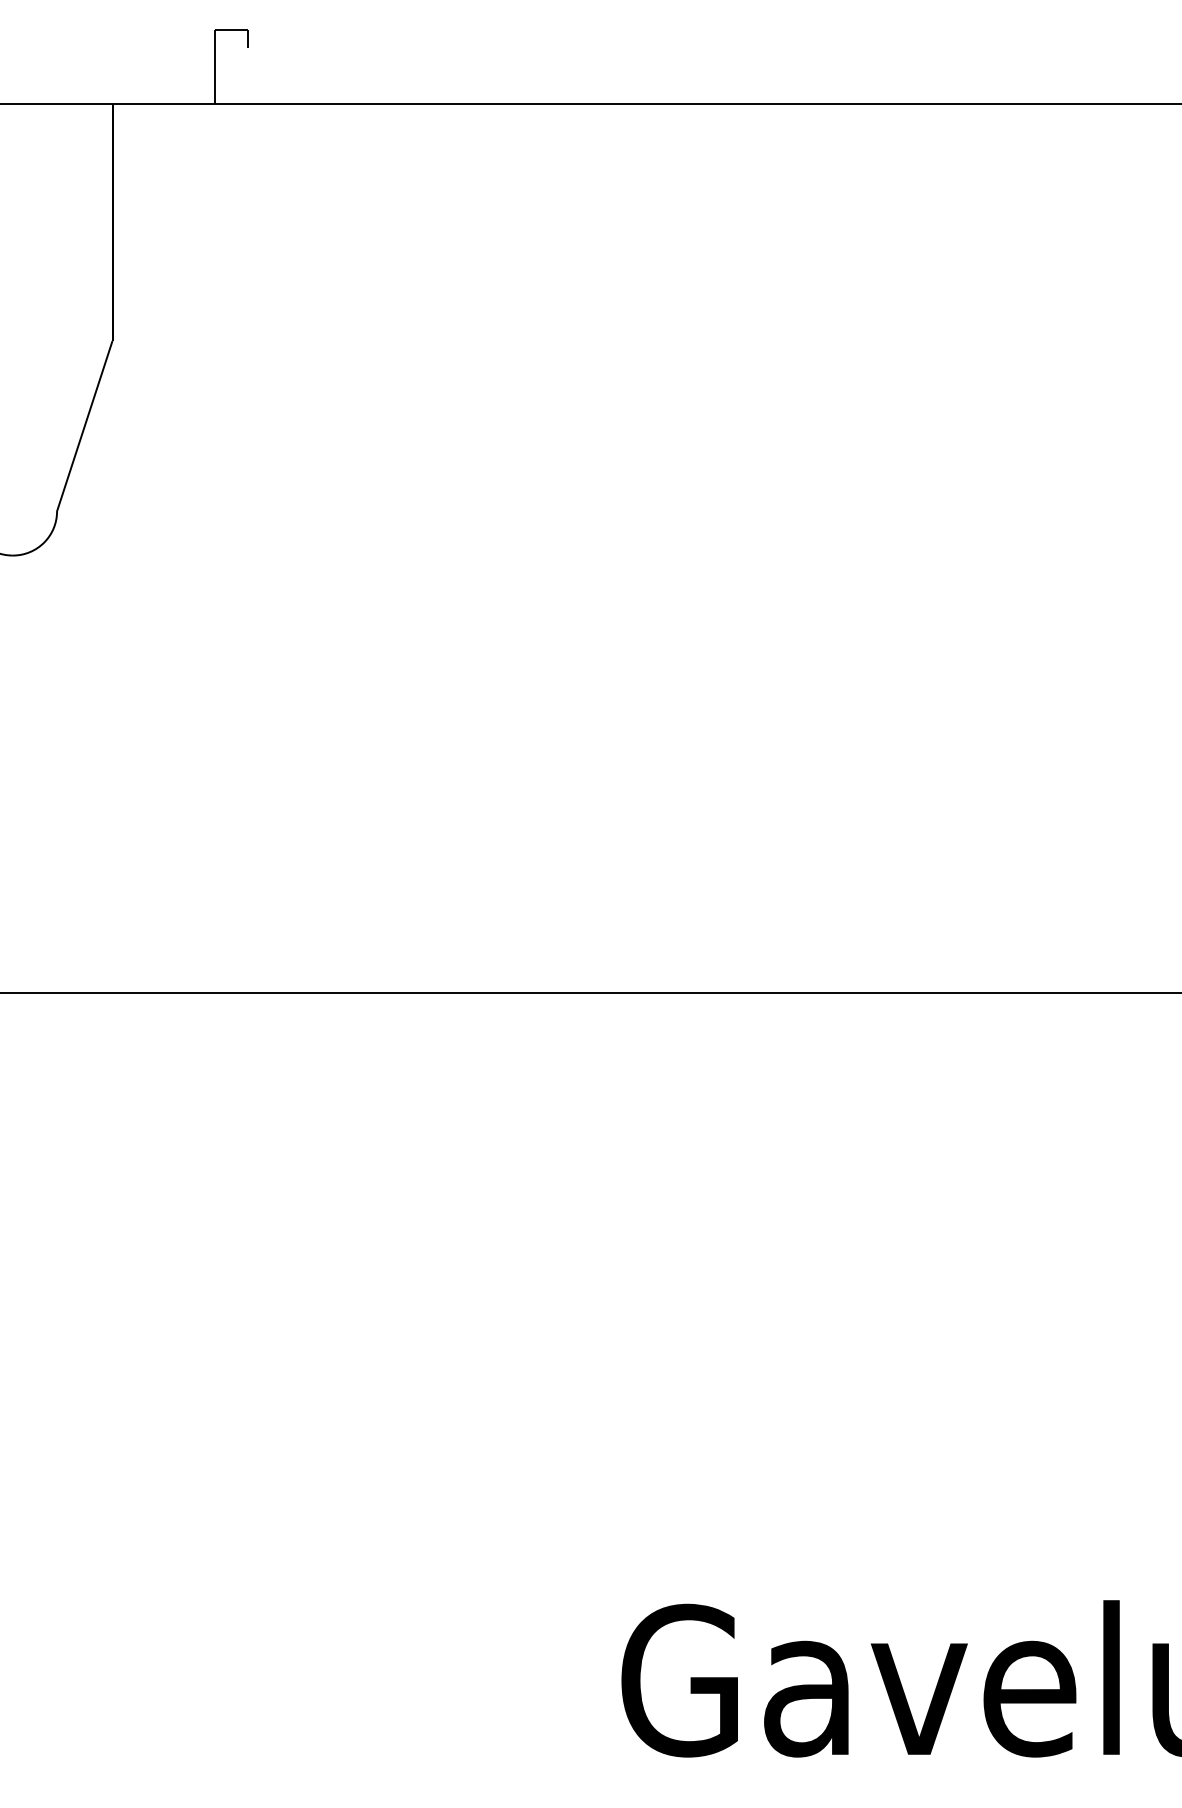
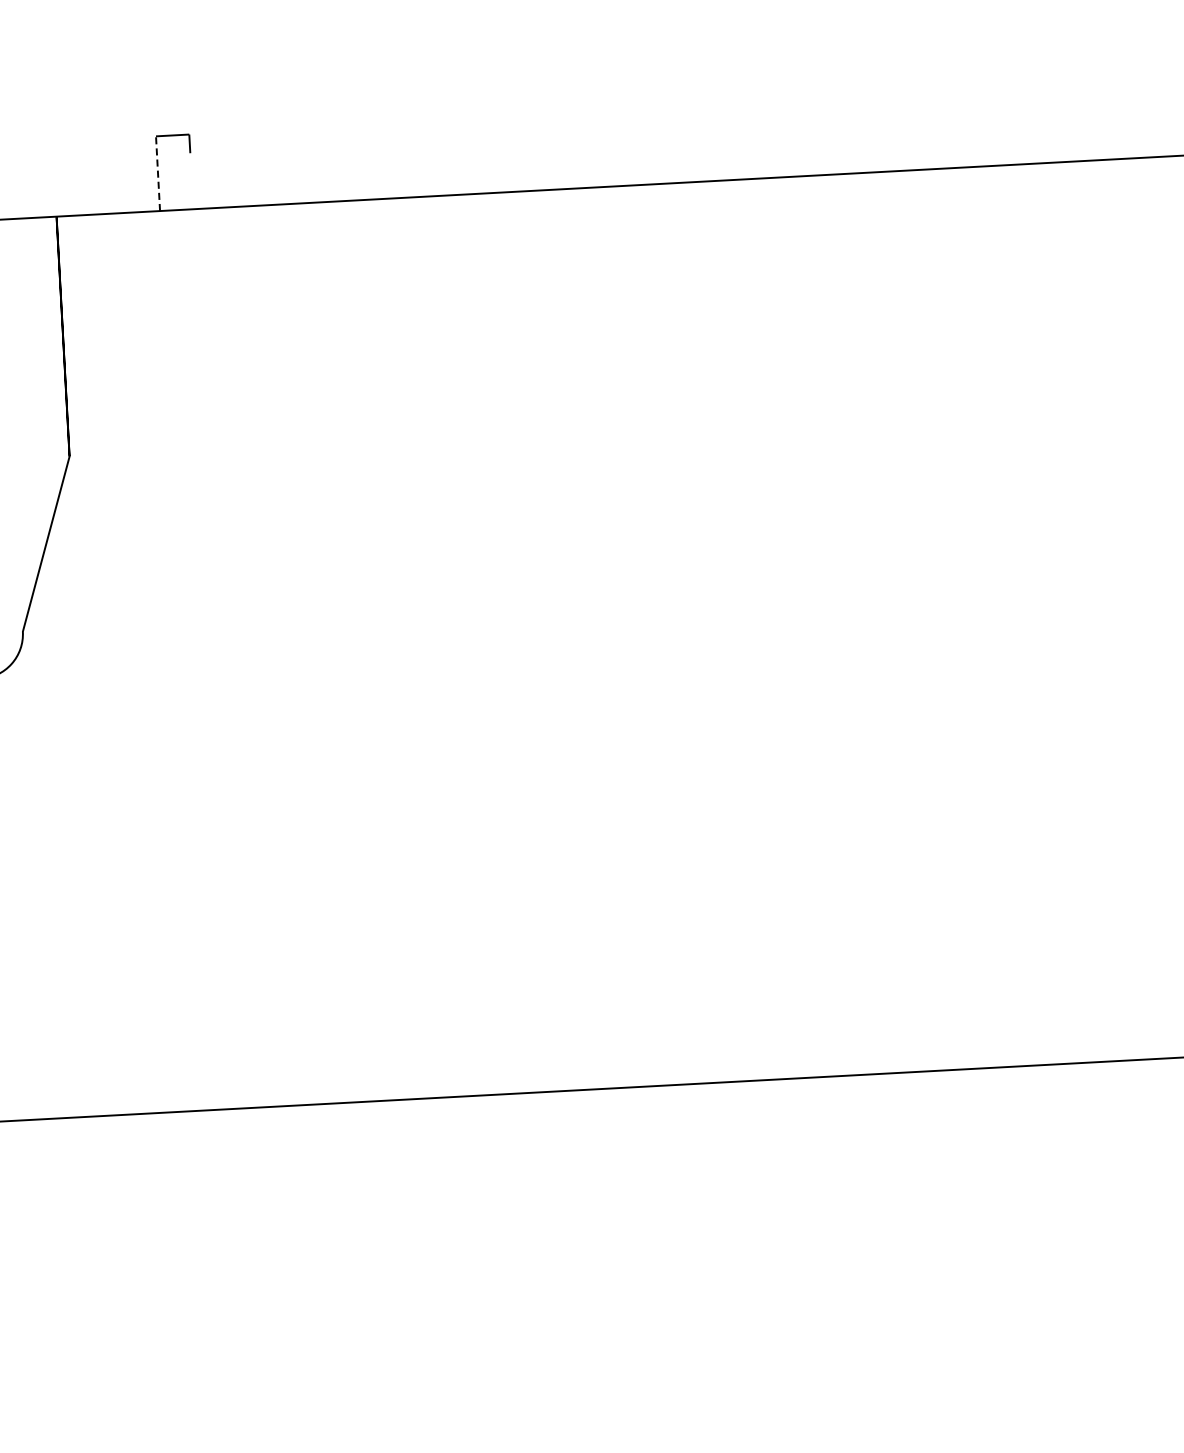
line: (214, 66) -> (157, 173), solid -> dashed

